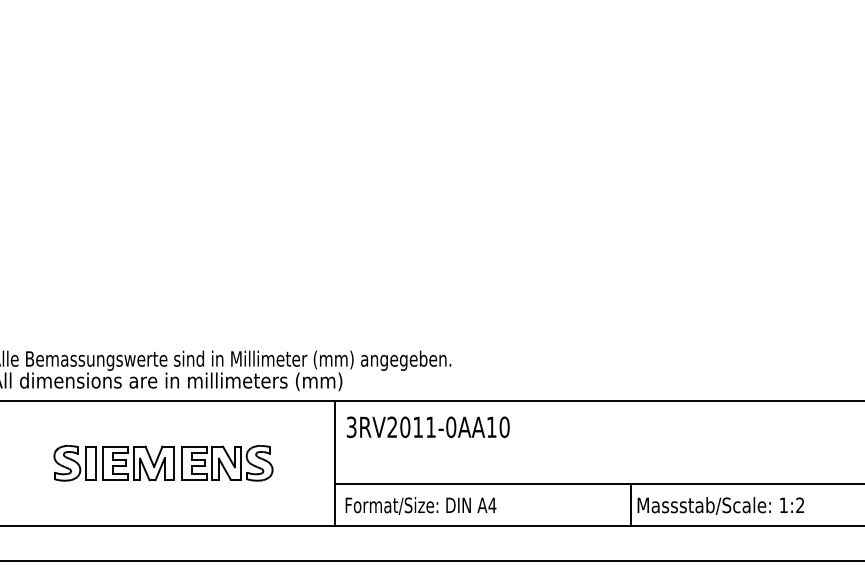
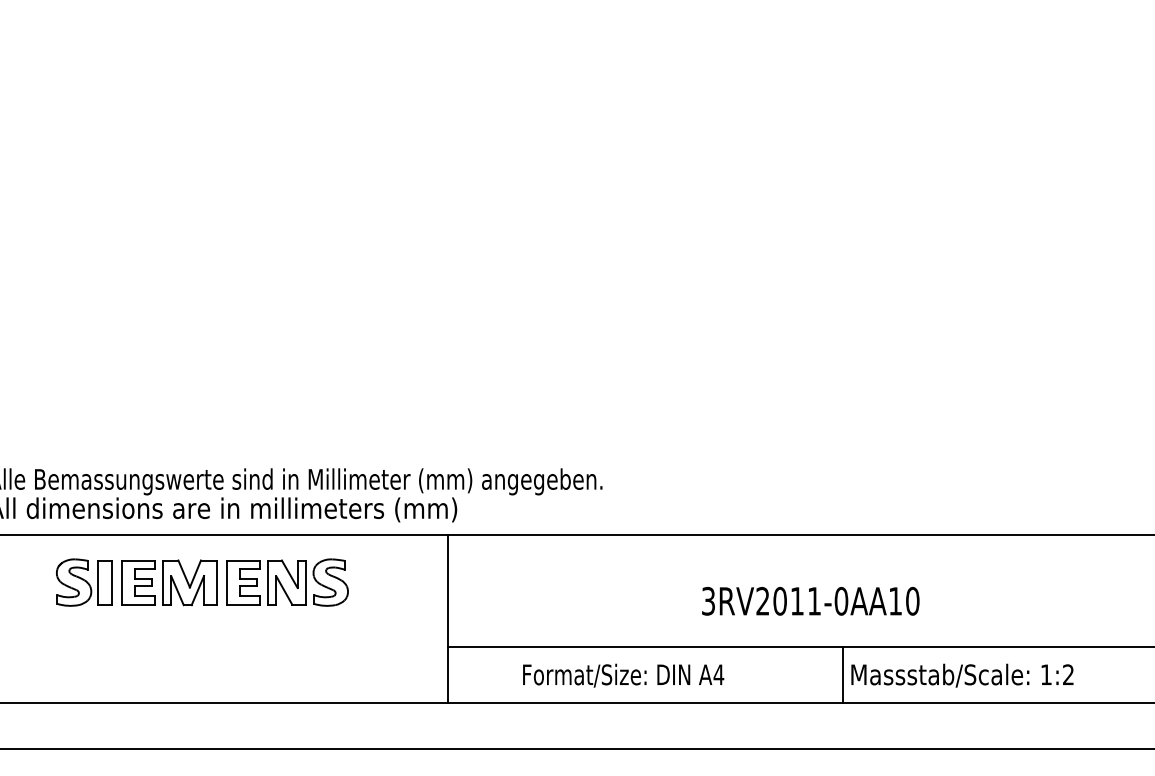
text: (427, 427) -> (809, 601), moved
part: (163, 463) -> (202, 582), moved
text: (420, 505) -> (622, 675), moved

